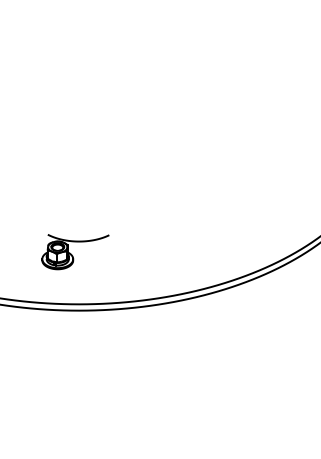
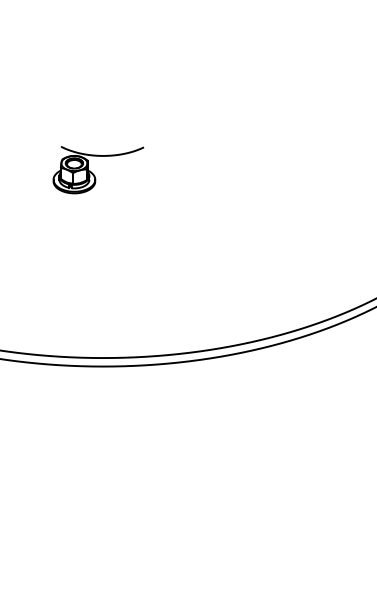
part: (75, 252) -> (98, 170), moved

